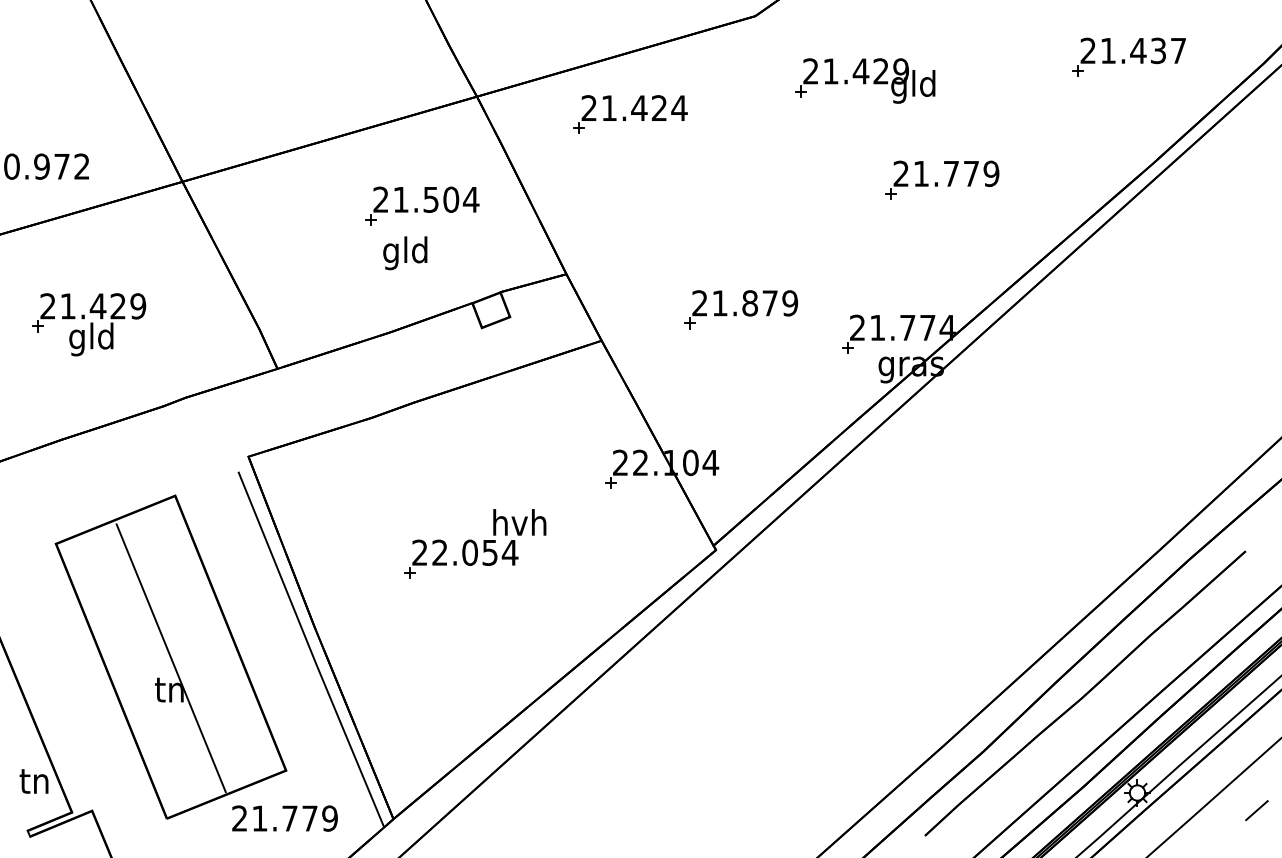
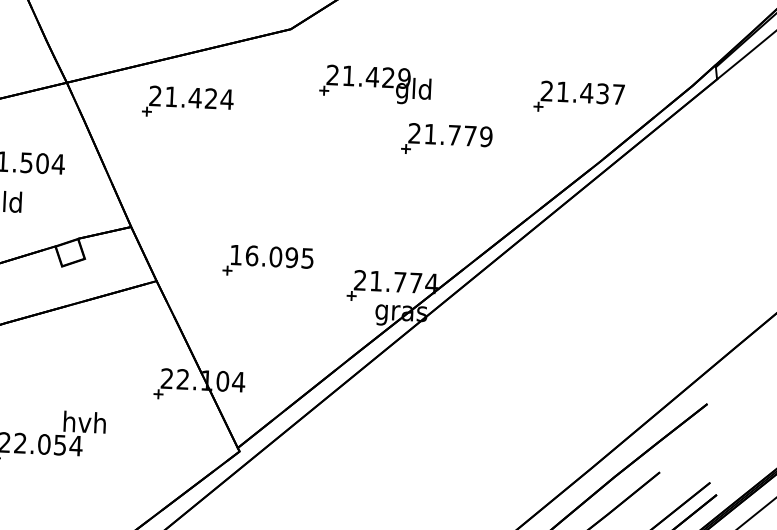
part: (1128, 56) -> (578, 97), moved
part: (942, 179) -> (447, 139), moved
text: (745, 303) -> (272, 256), 21.879 -> 16.095

